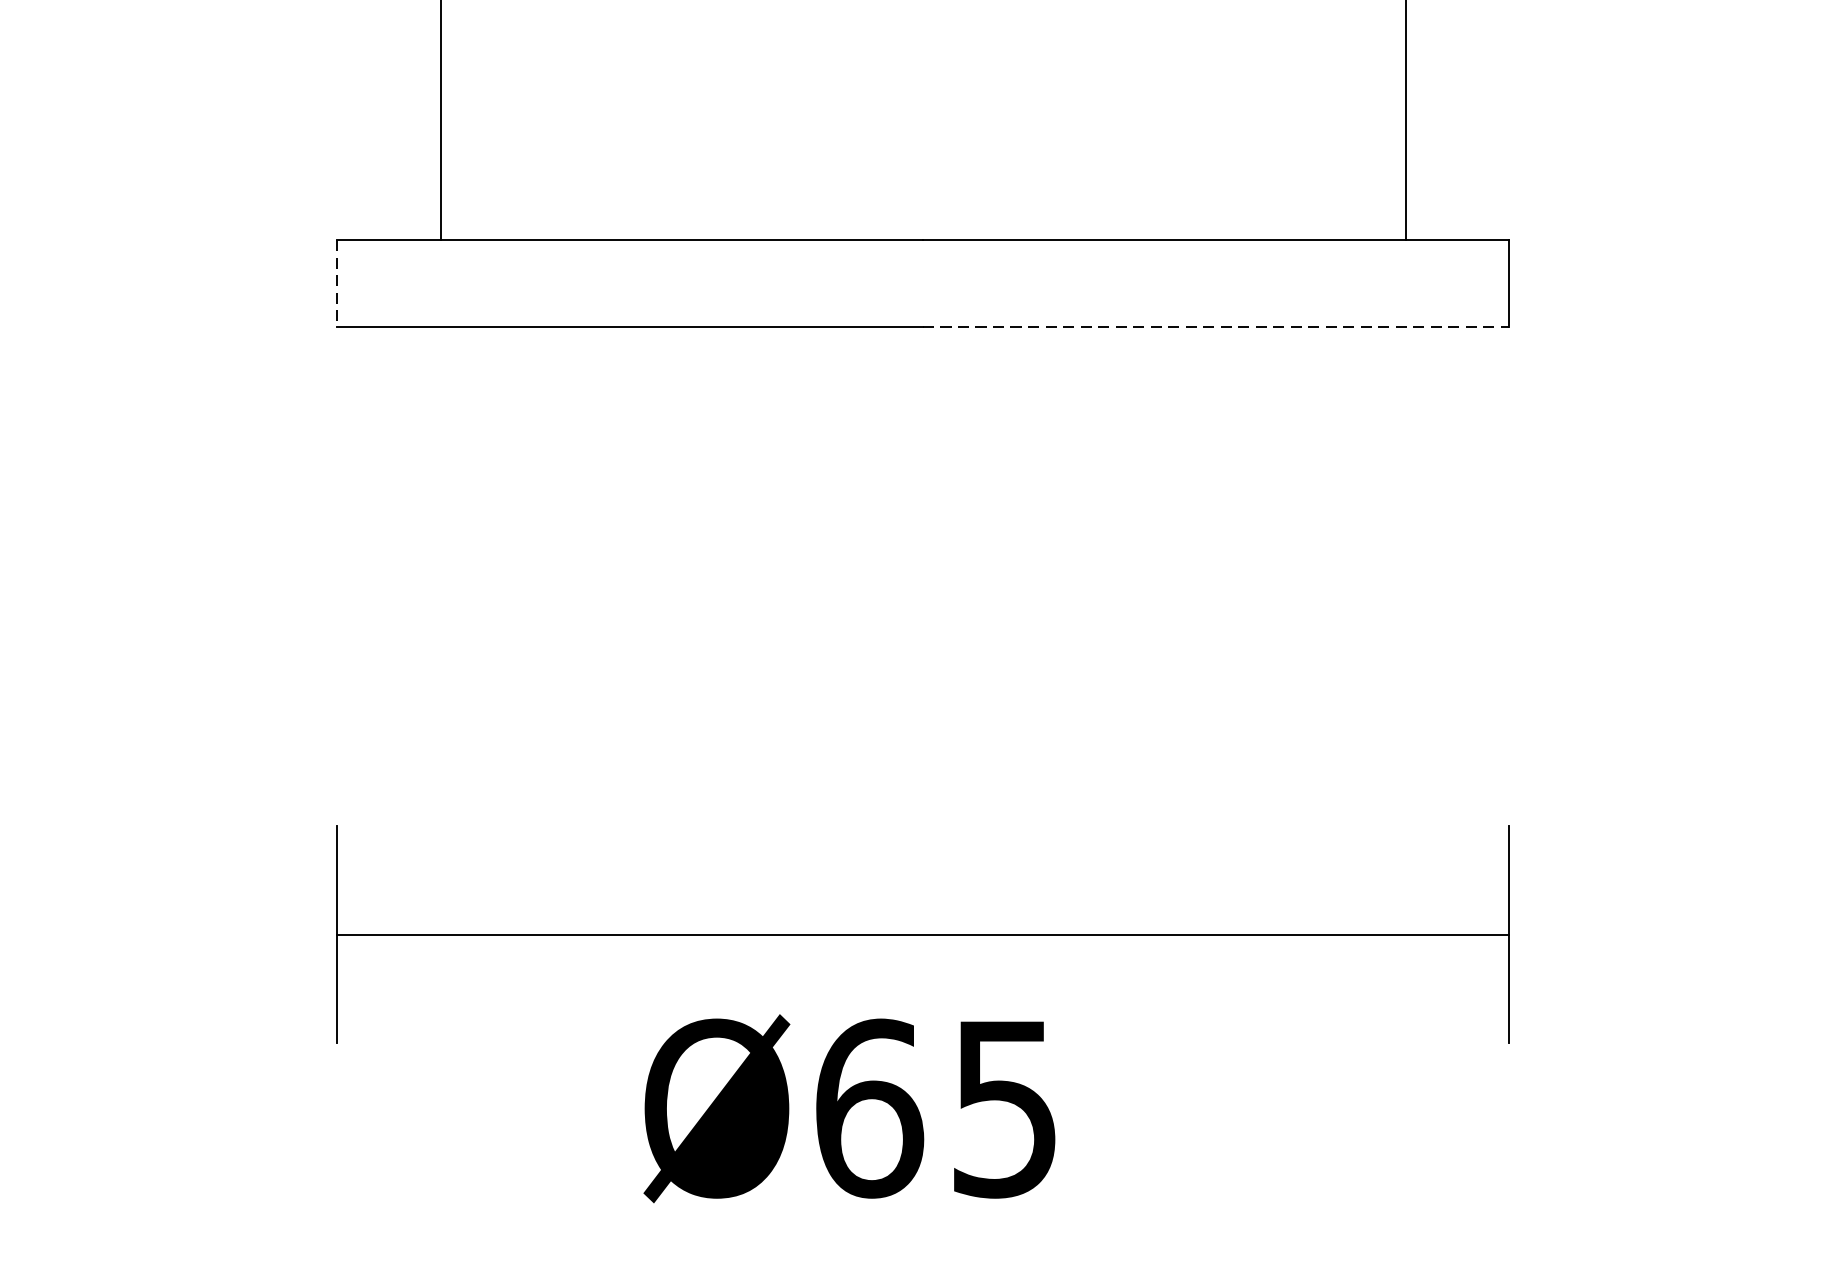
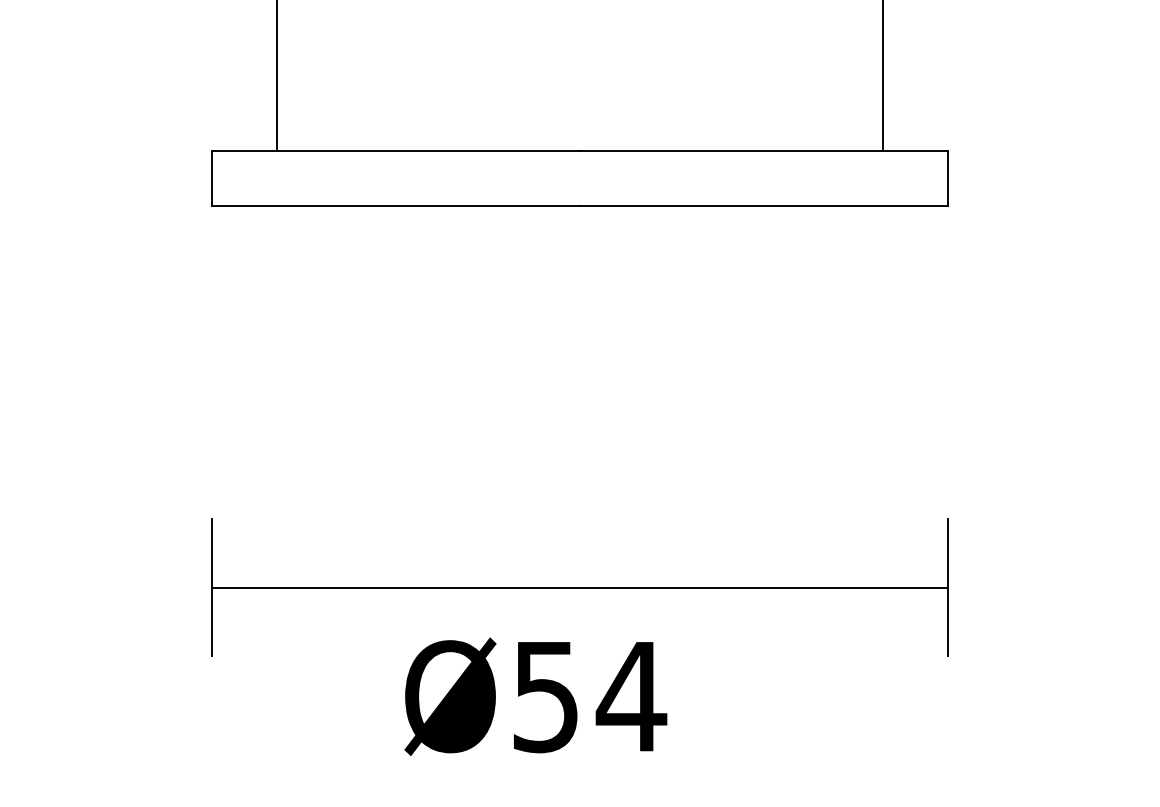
line: (336, 283) -> (211, 178), dashed -> solid
line: (1216, 326) -> (764, 205), dashed -> solid
text: (939, 1108) -> (590, 696), Ø65 -> Ø54

